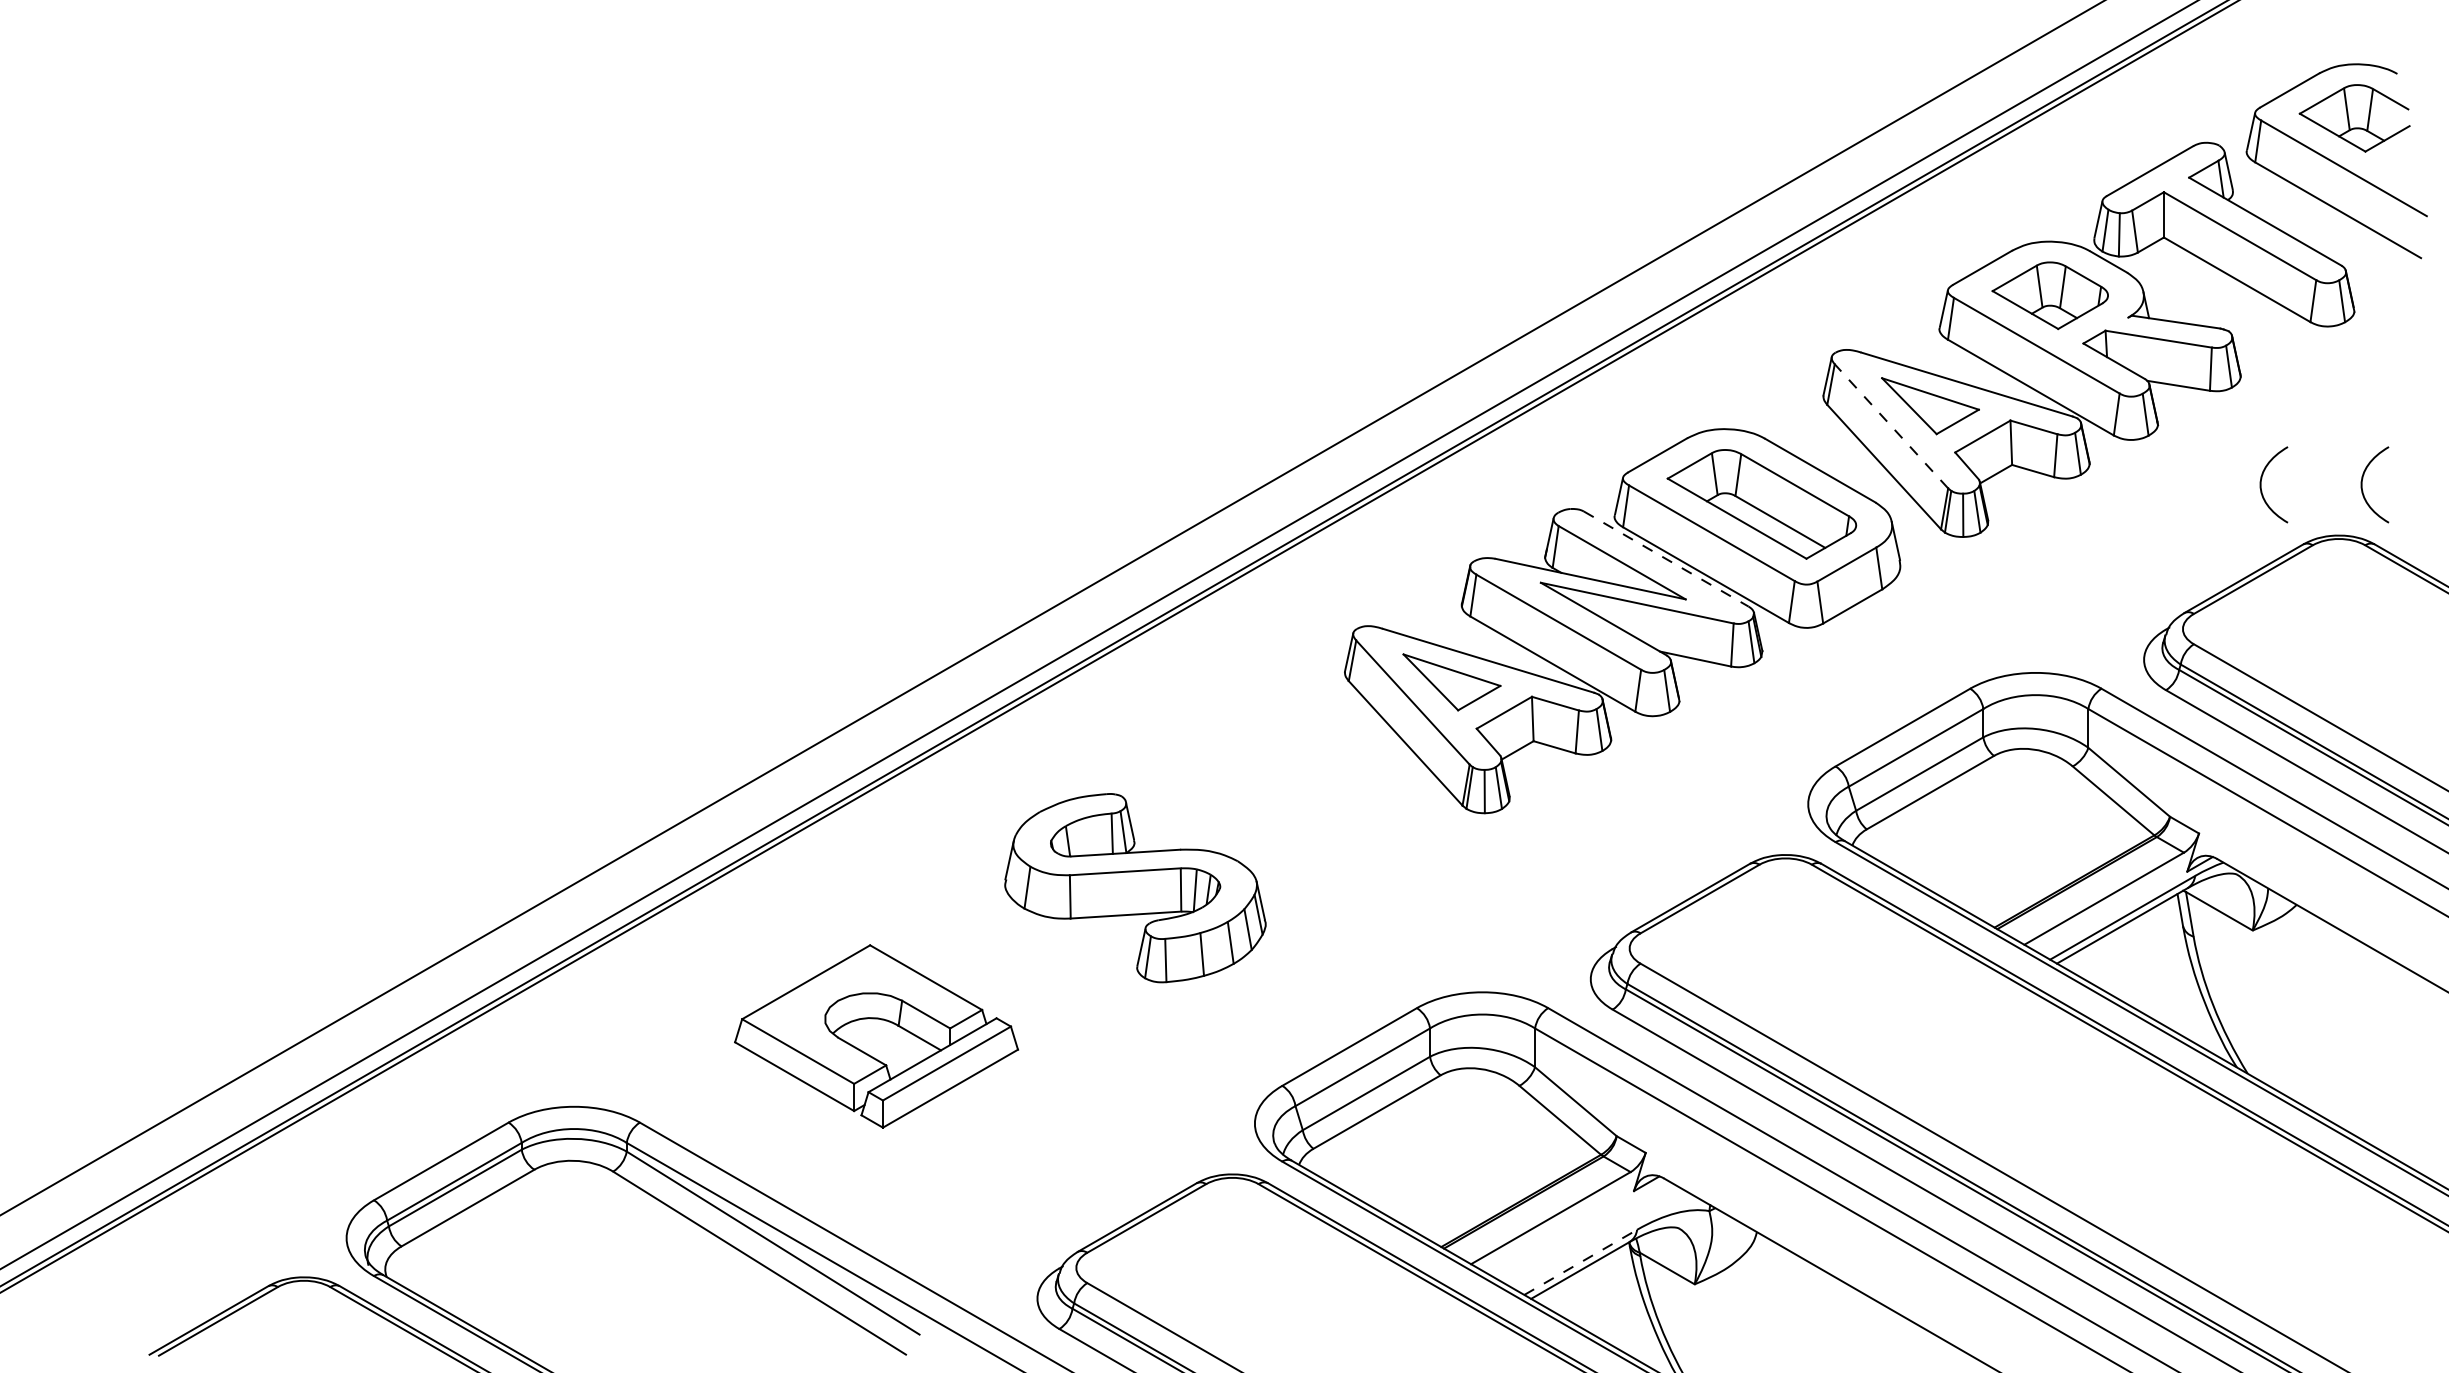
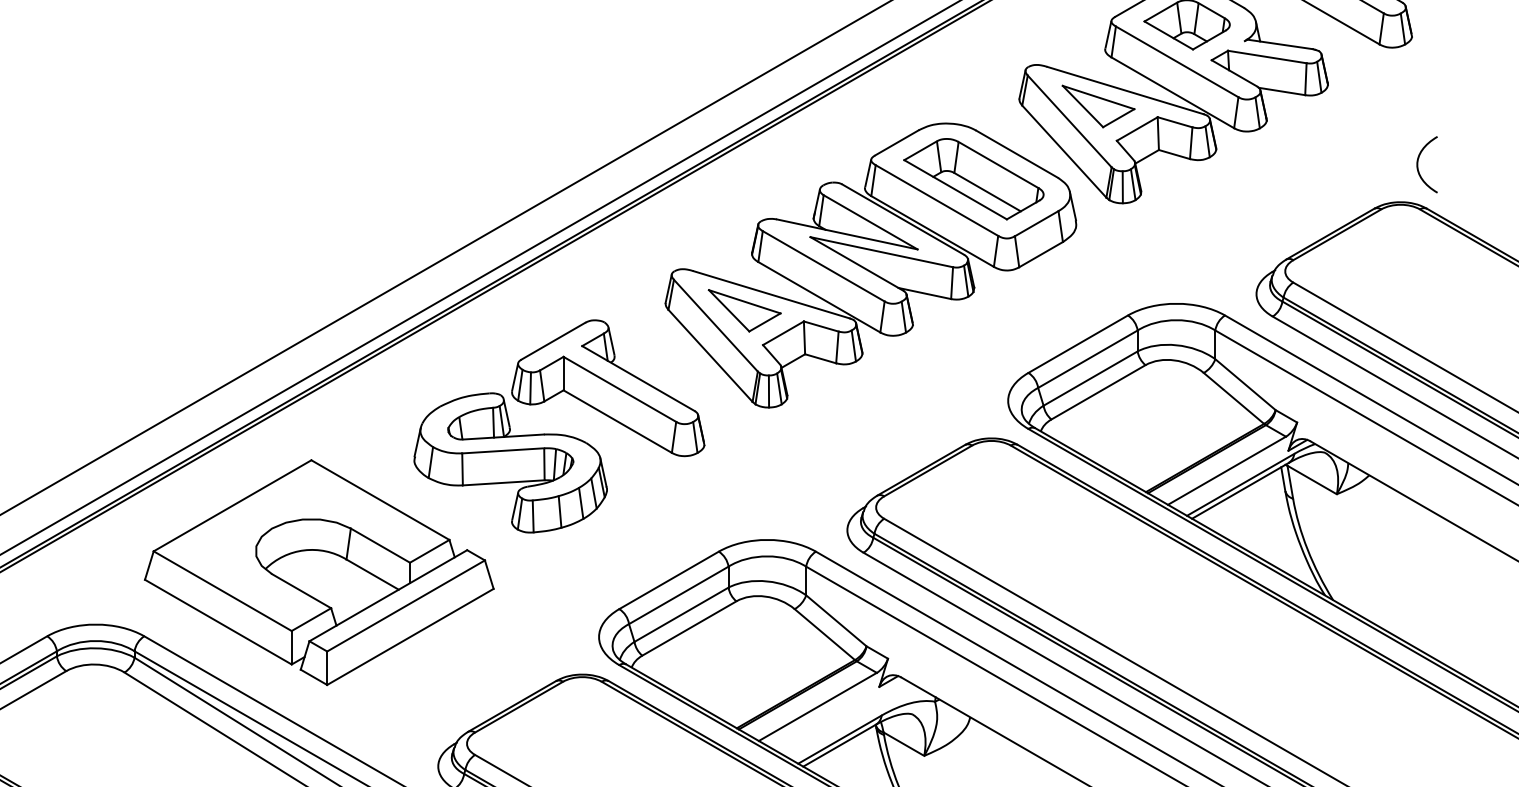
line: (1891, 425) -> (1069, 120), dashed -> solid
curve: (2261, 484) -> (1343, 164), removed
line: (1666, 559) -> (903, 219), dashed -> solid
part: (1267, 786) -> (608, 387), added
part: (876, 1036) -> (319, 572), size x1.67
line: (1581, 1262) -> (840, 739), dashed -> solid

